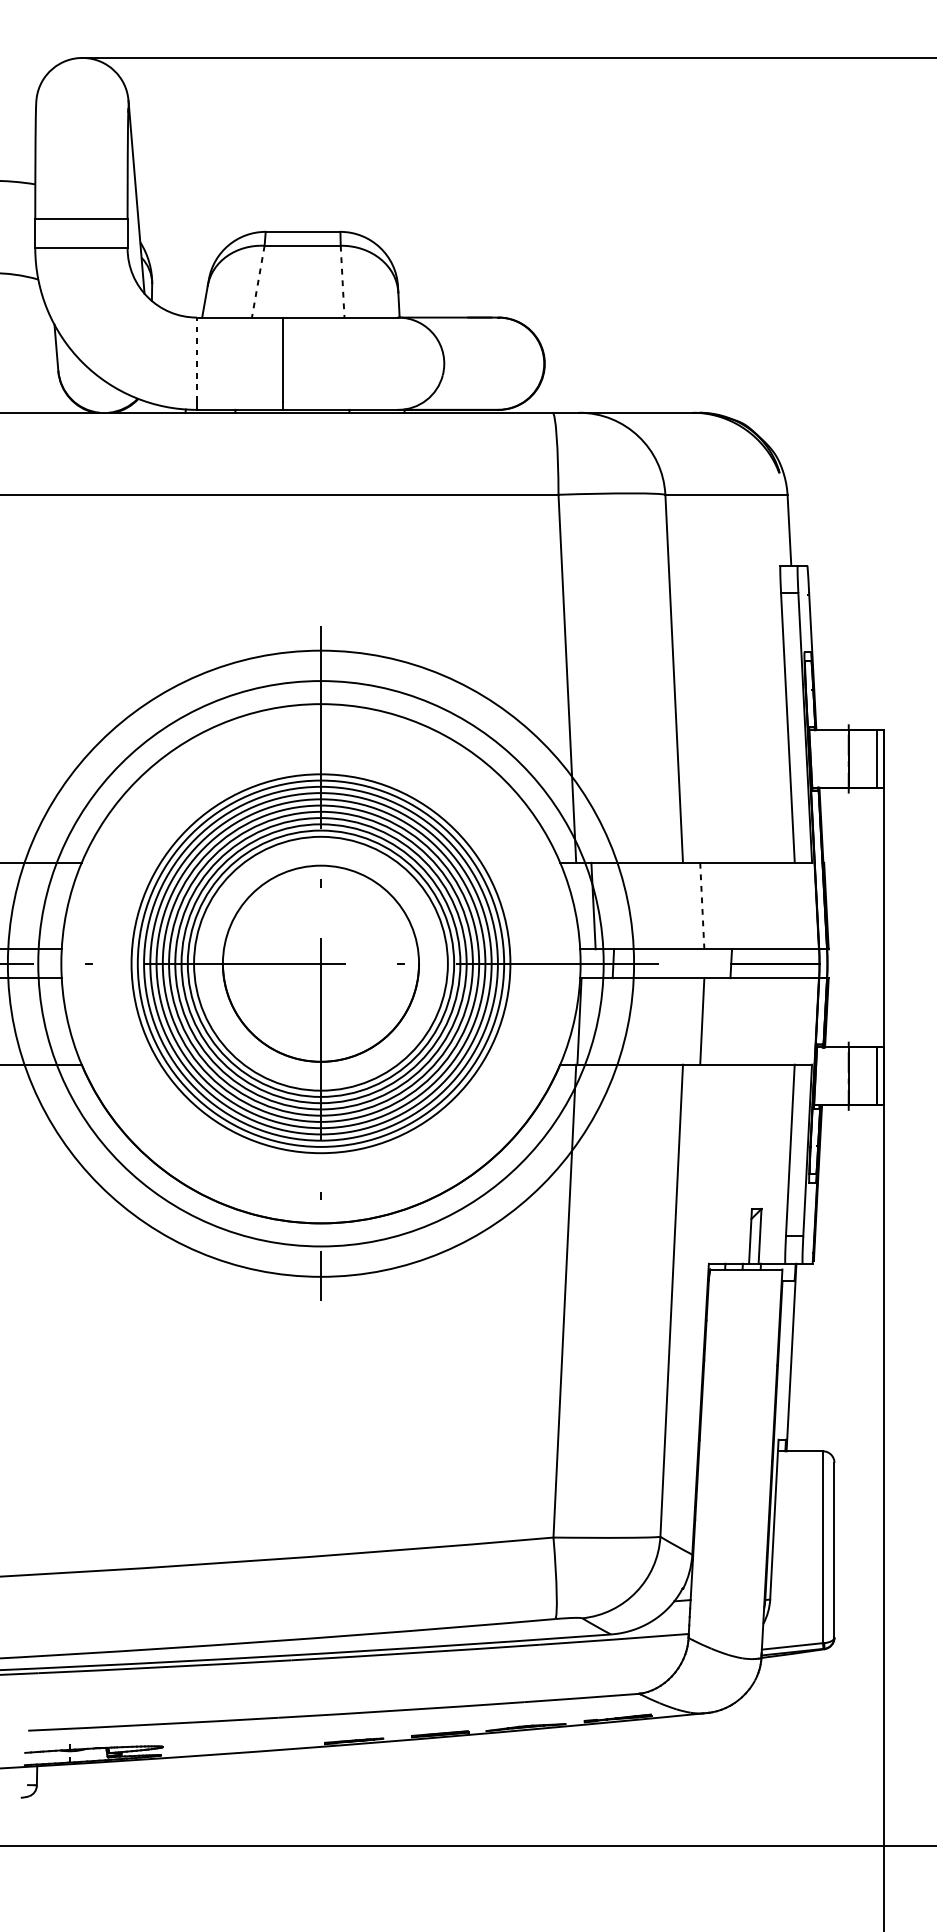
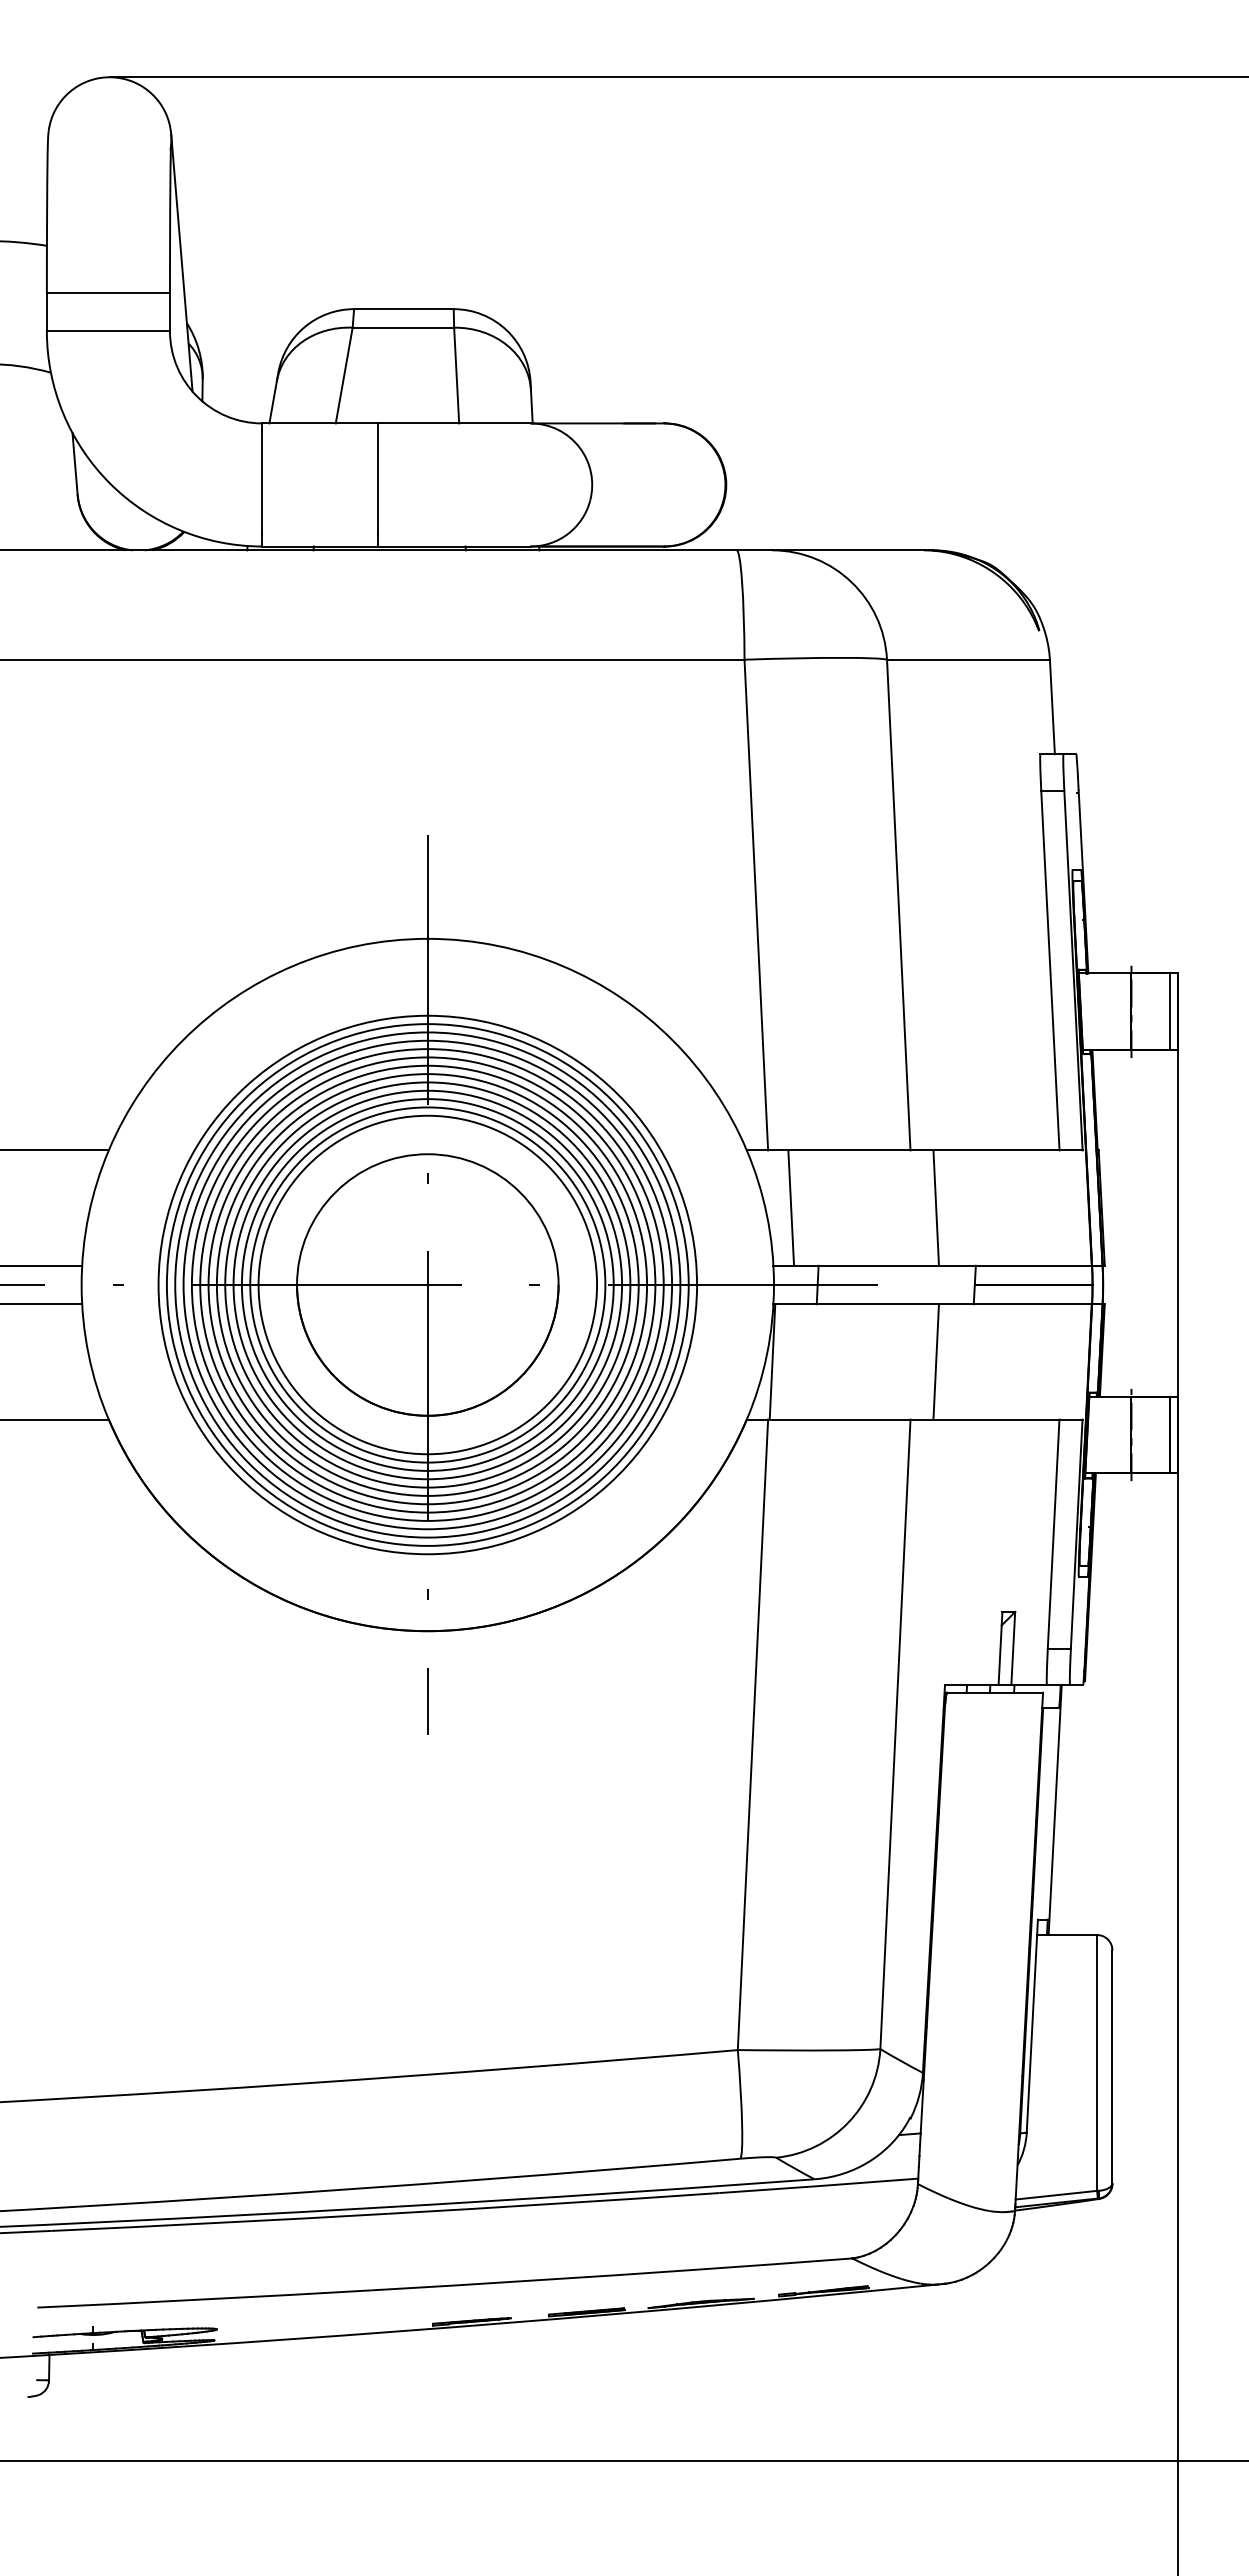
line: (258, 281) -> (344, 375), dashed -> solid
line: (342, 281) -> (456, 375), dashed -> solid
line: (197, 358) -> (262, 478), dashed -> solid
line: (702, 906) -> (936, 1208), dashed -> solid
circle: (320, 963) -> (427, 1284), size x0.62
circle: (320, 963) -> (427, 1284), size x0.71

